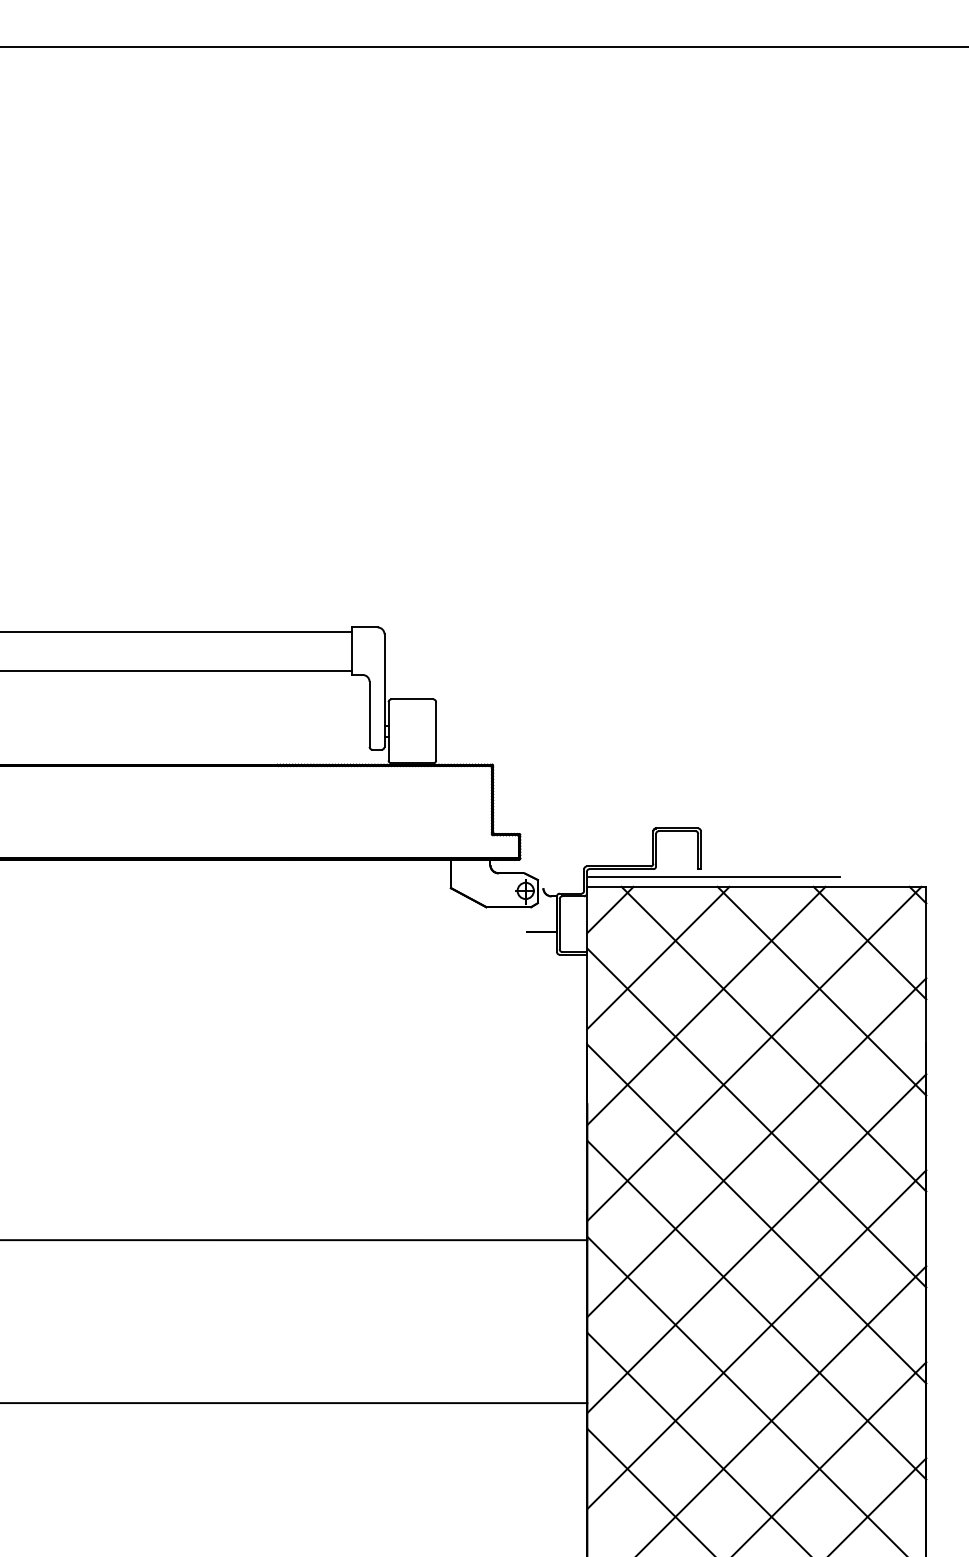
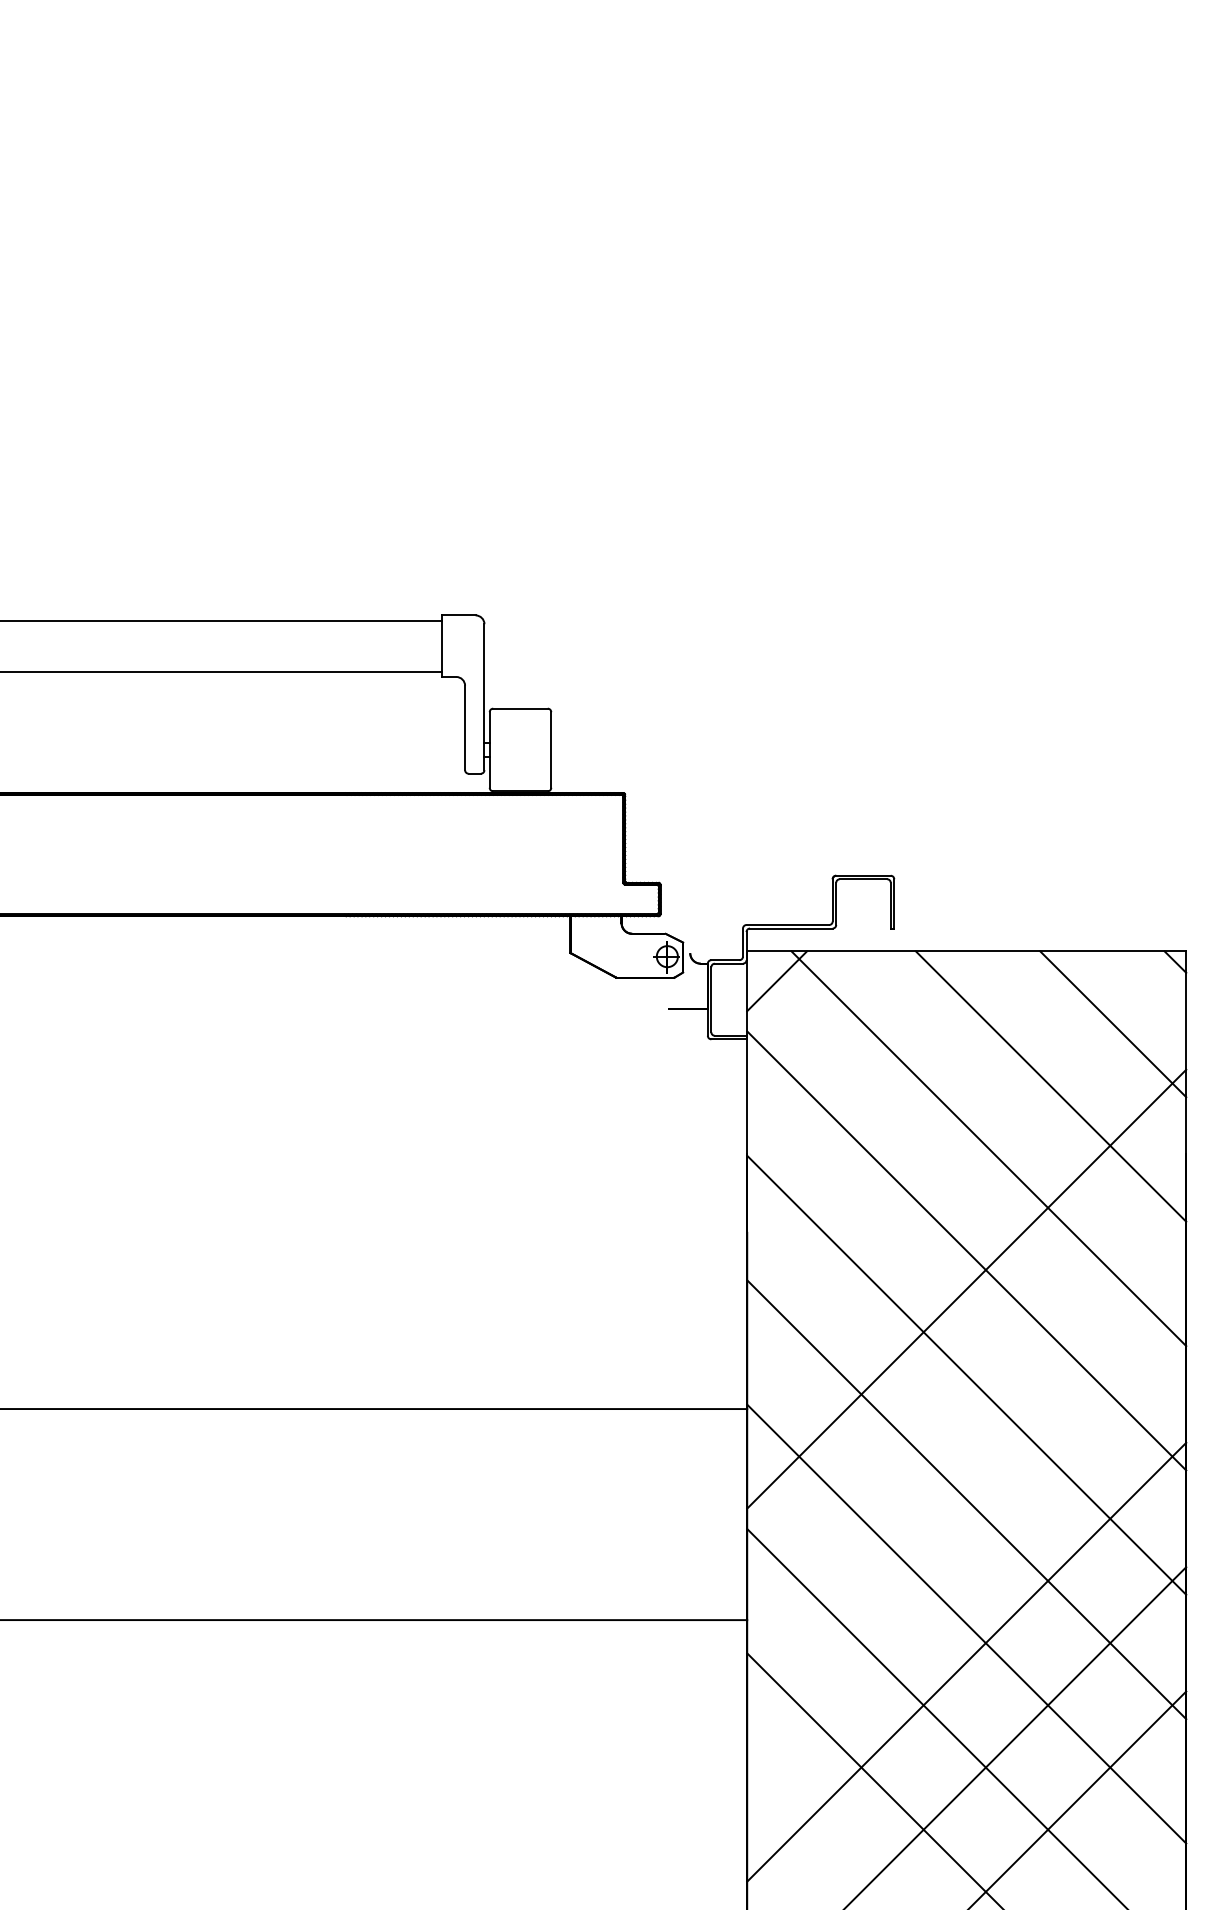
line: (713, 876) -> (910, 937), removed
line: (658, 957) -> (839, 1042), removed
line: (706, 1005) -> (901, 1105), removed
line: (754, 1053) -> (963, 1167), removed
line: (756, 1243) -> (966, 1413), removed
line: (756, 1339) -> (966, 1537), removed

